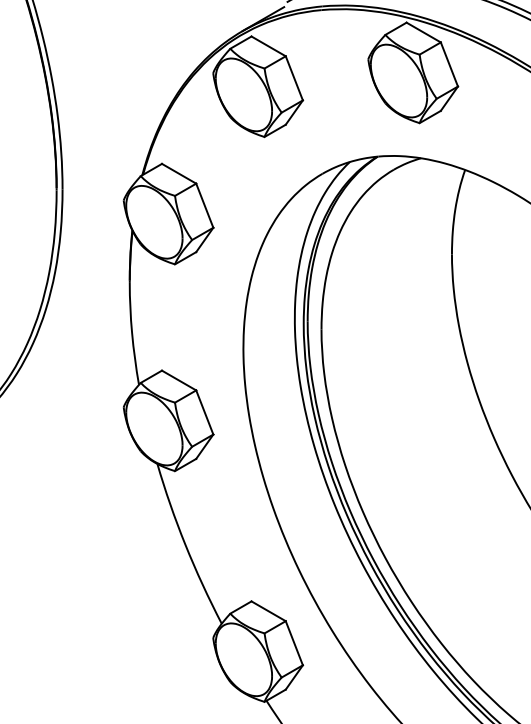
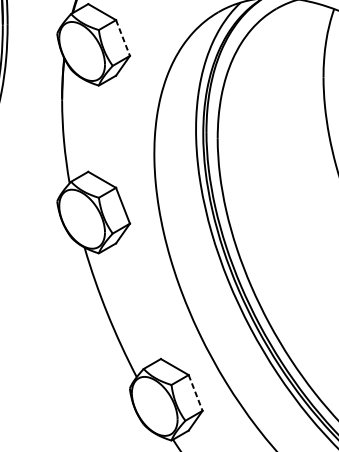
line: (204, 205) -> (122, 37), solid -> dashed
line: (294, 643) -> (195, 393), solid -> dashed

